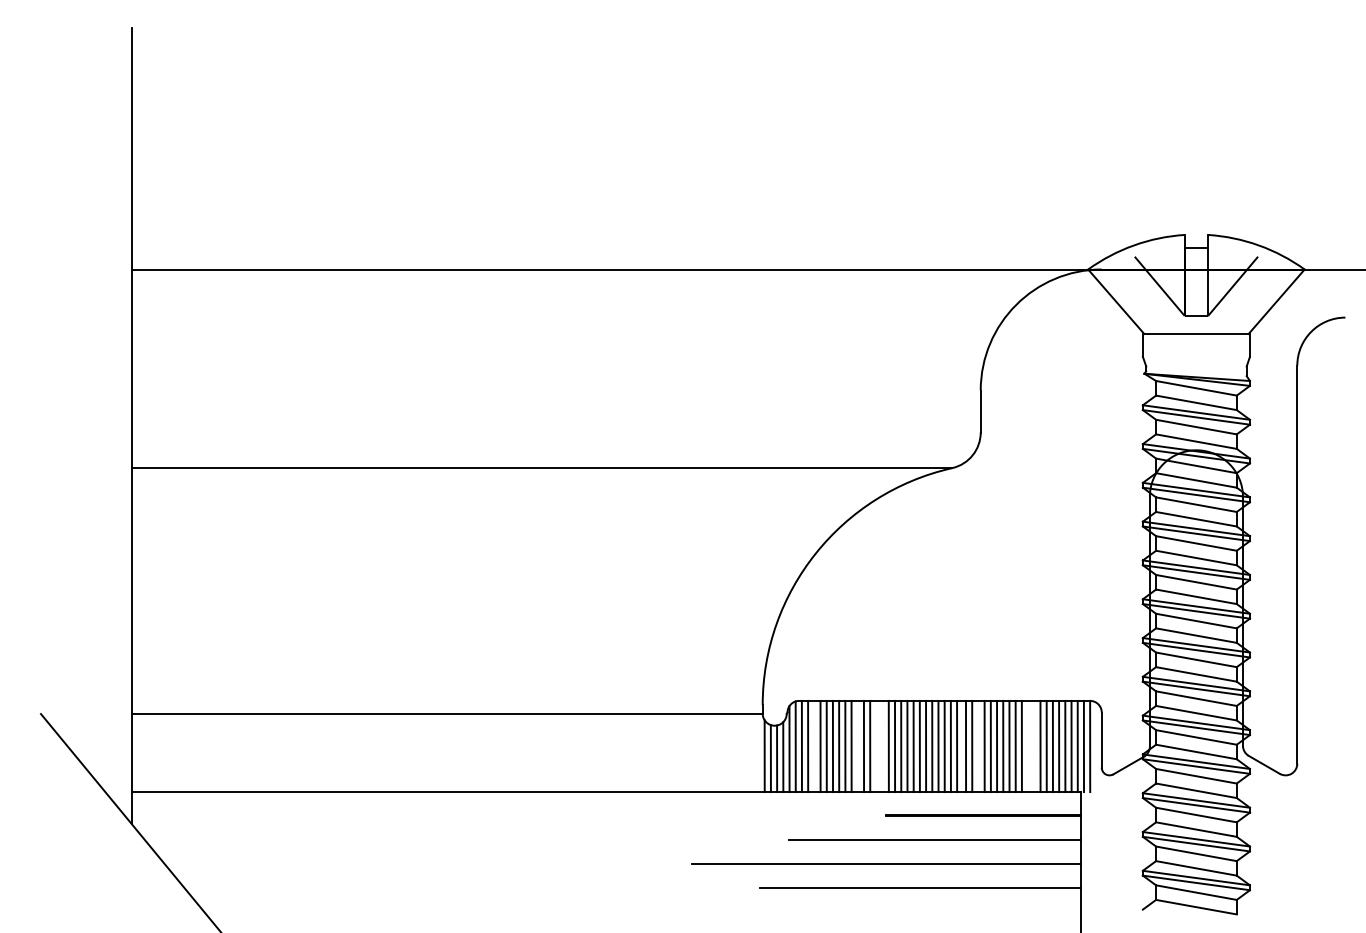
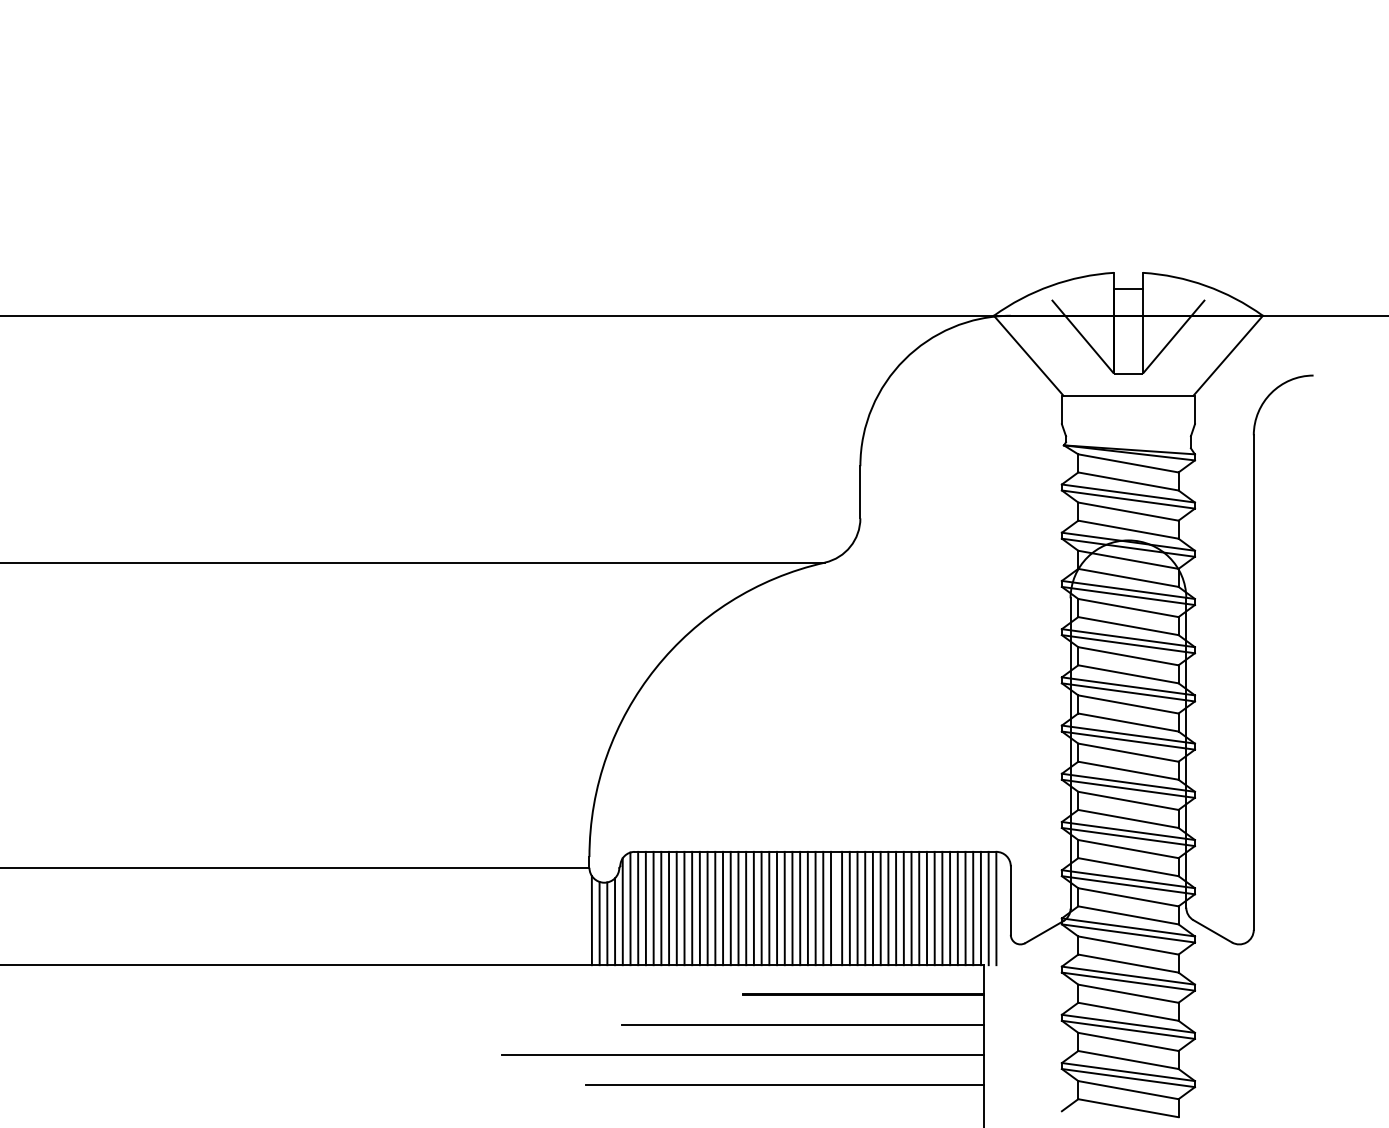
line: (814, 746) -> (653, 908), added
line: (857, 746) -> (707, 908), added
line: (876, 746) -> (730, 908), added
line: (882, 746) -> (738, 908), added
line: (978, 746) -> (857, 908), added
line: (1028, 746) -> (919, 908), added
line: (1034, 746) -> (927, 908), added

